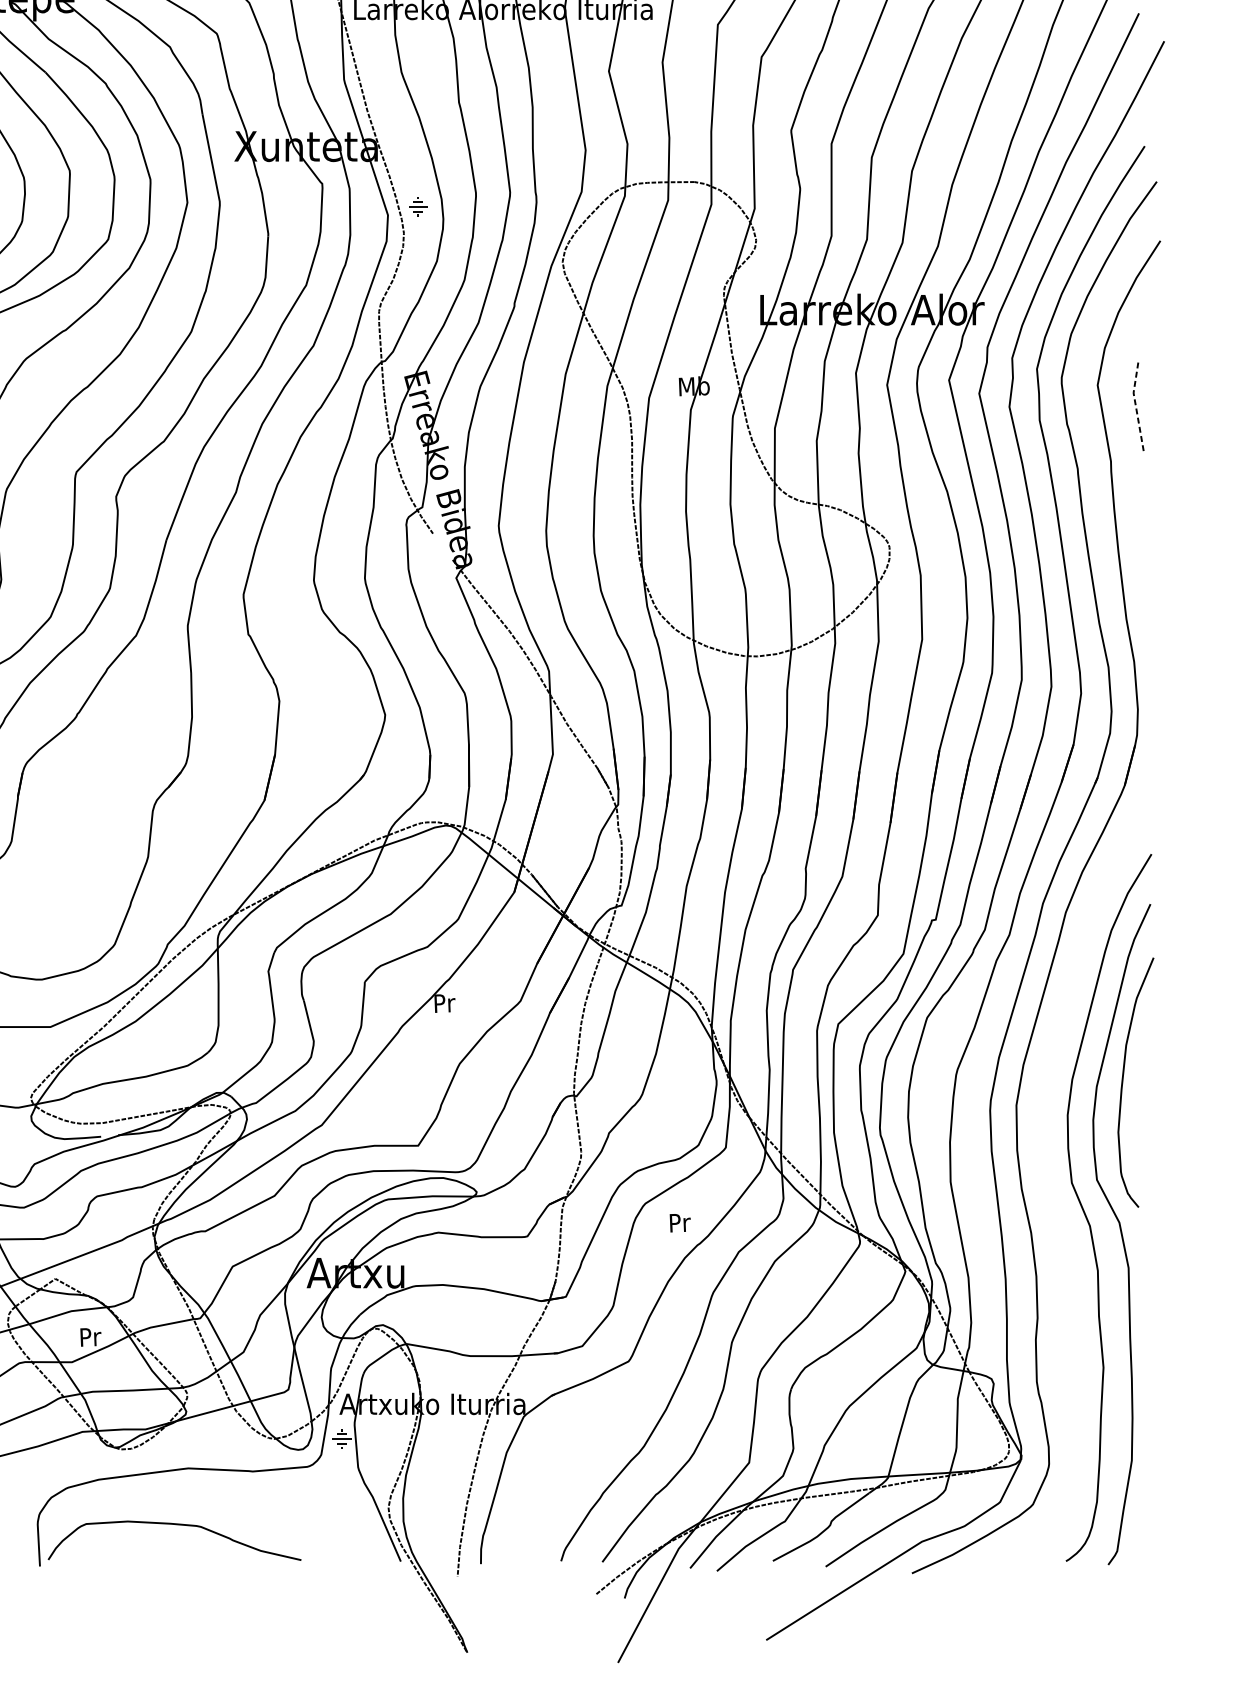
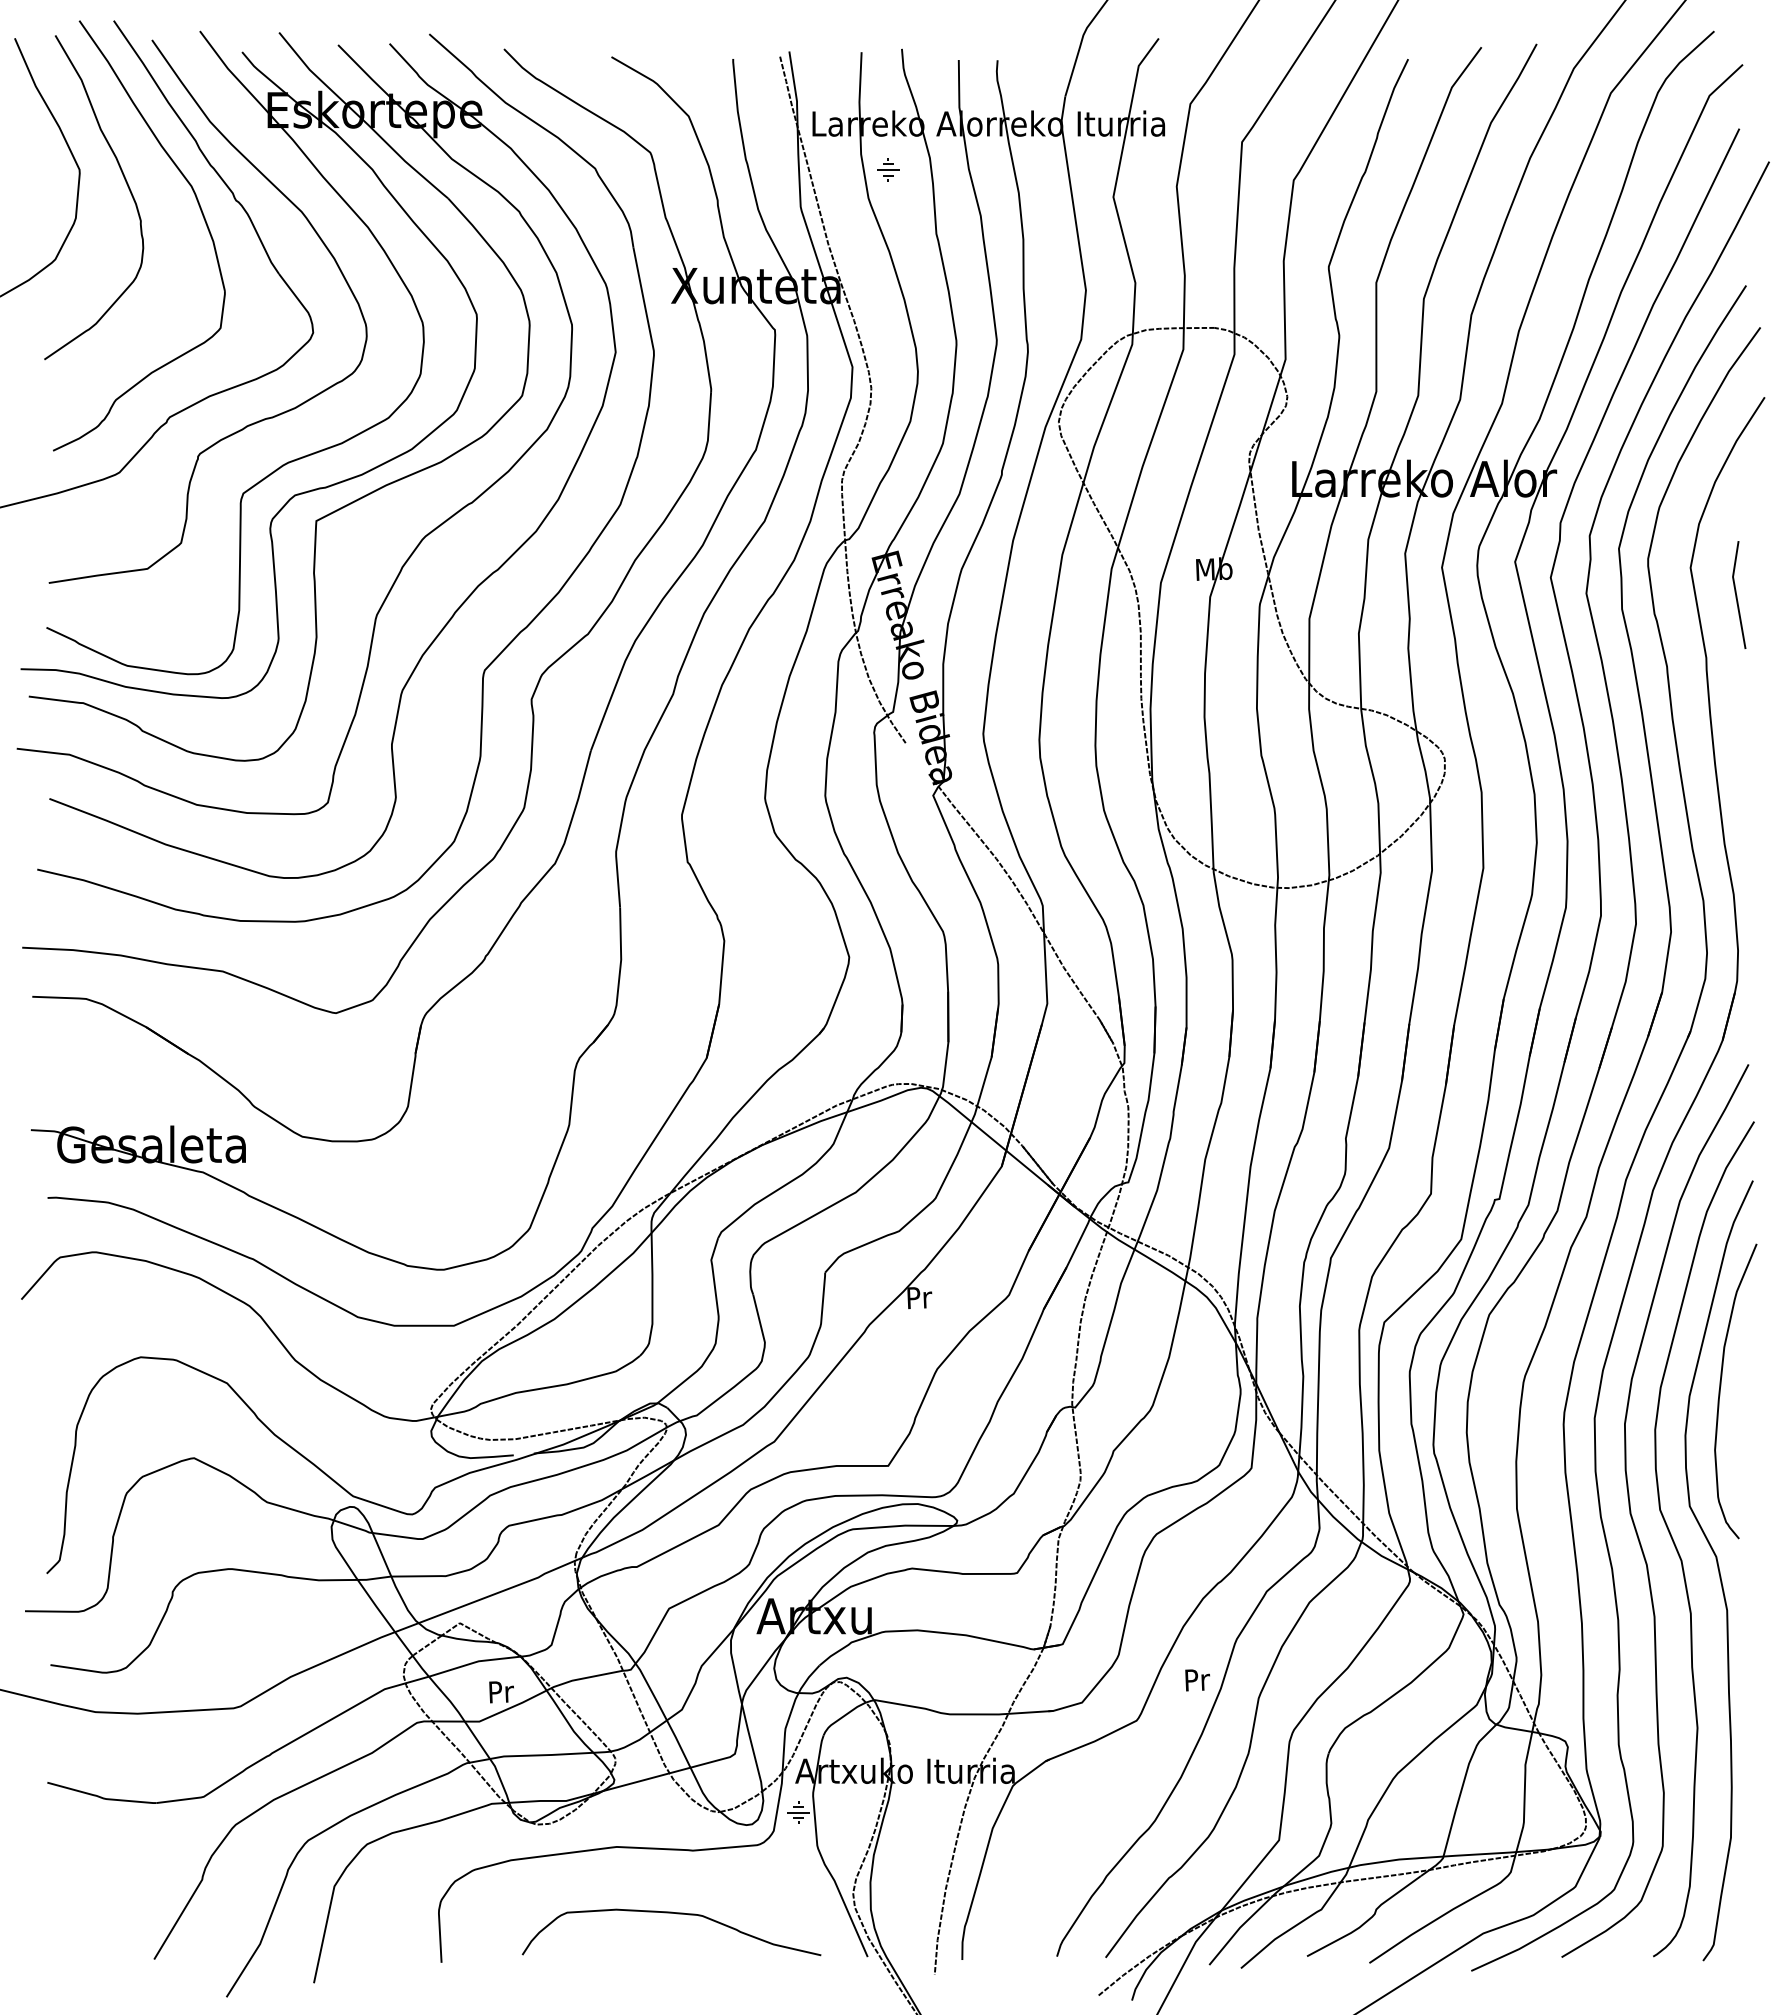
part: (418, 206) -> (888, 169), moved
line: (1136, 407) -> (1736, 594), dashed -> solid
curve: (1049, 1190) -> (1633, 1518), added
text: (680, 1223) -> (1197, 1680), moved
curve: (178, 1525) -> (676, 1914), moved

